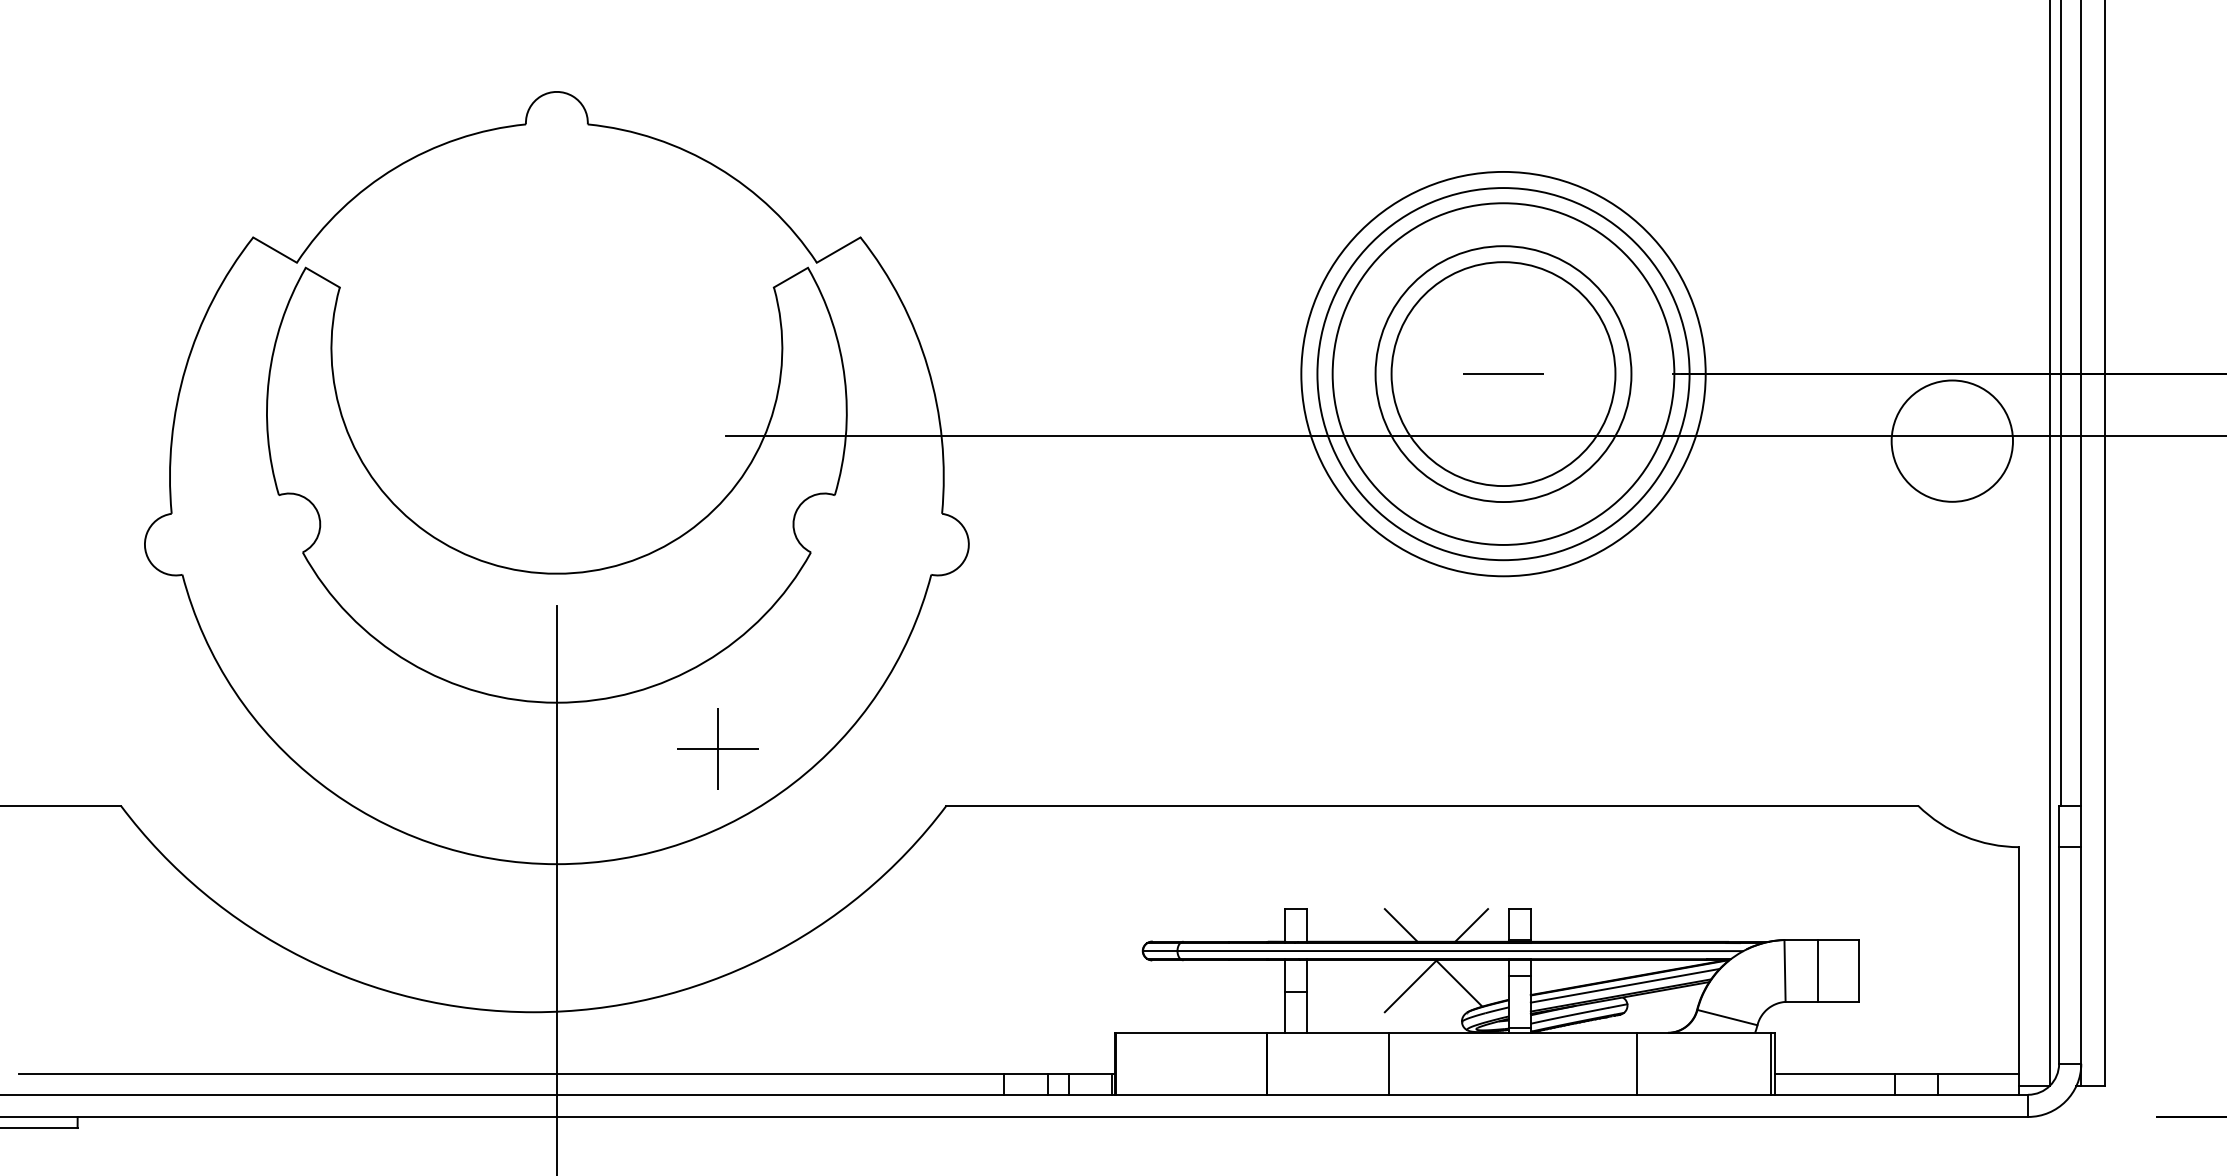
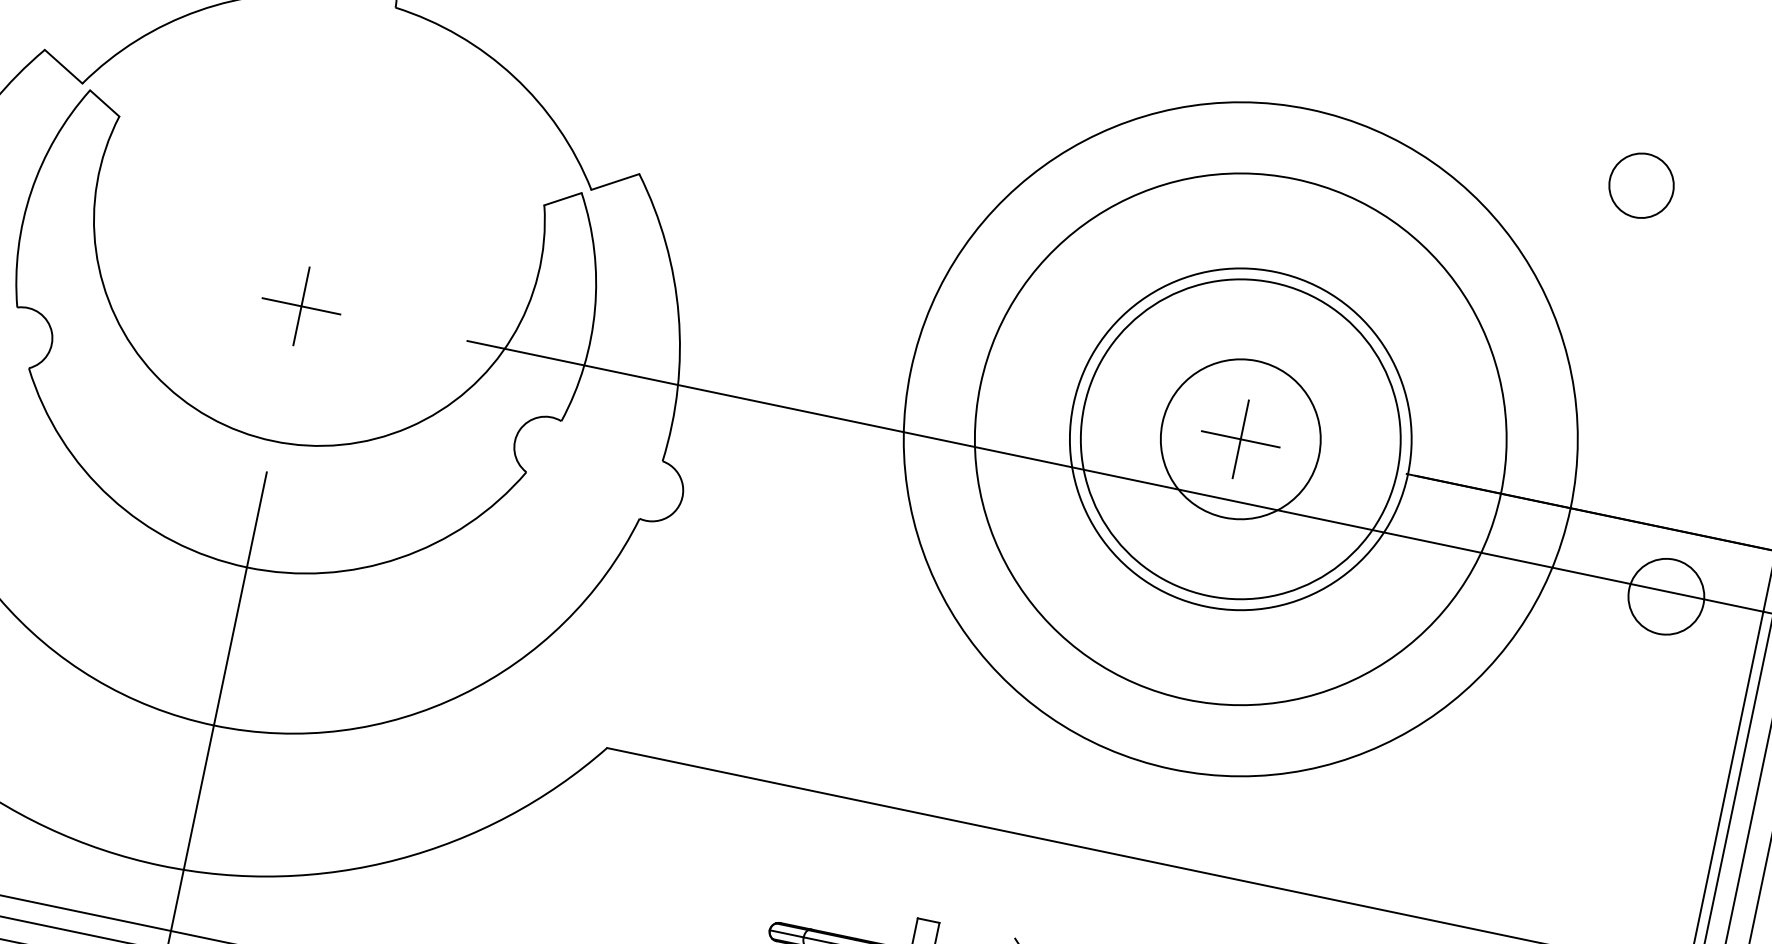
circle: (1843, 43) -> (1641, 185), added
circle: (1503, 373) -> (1240, 438), size x1.43
line: (1503, 373) -> (1240, 438), added
circle: (1503, 374) -> (1240, 439), size x0.62
circle: (1503, 374) -> (1240, 439), size x1.43
circle: (1503, 374) -> (1240, 439), size x1.67
circle: (1952, 441) -> (1666, 597), size x0.62
part: (717, 748) -> (301, 305), moved

